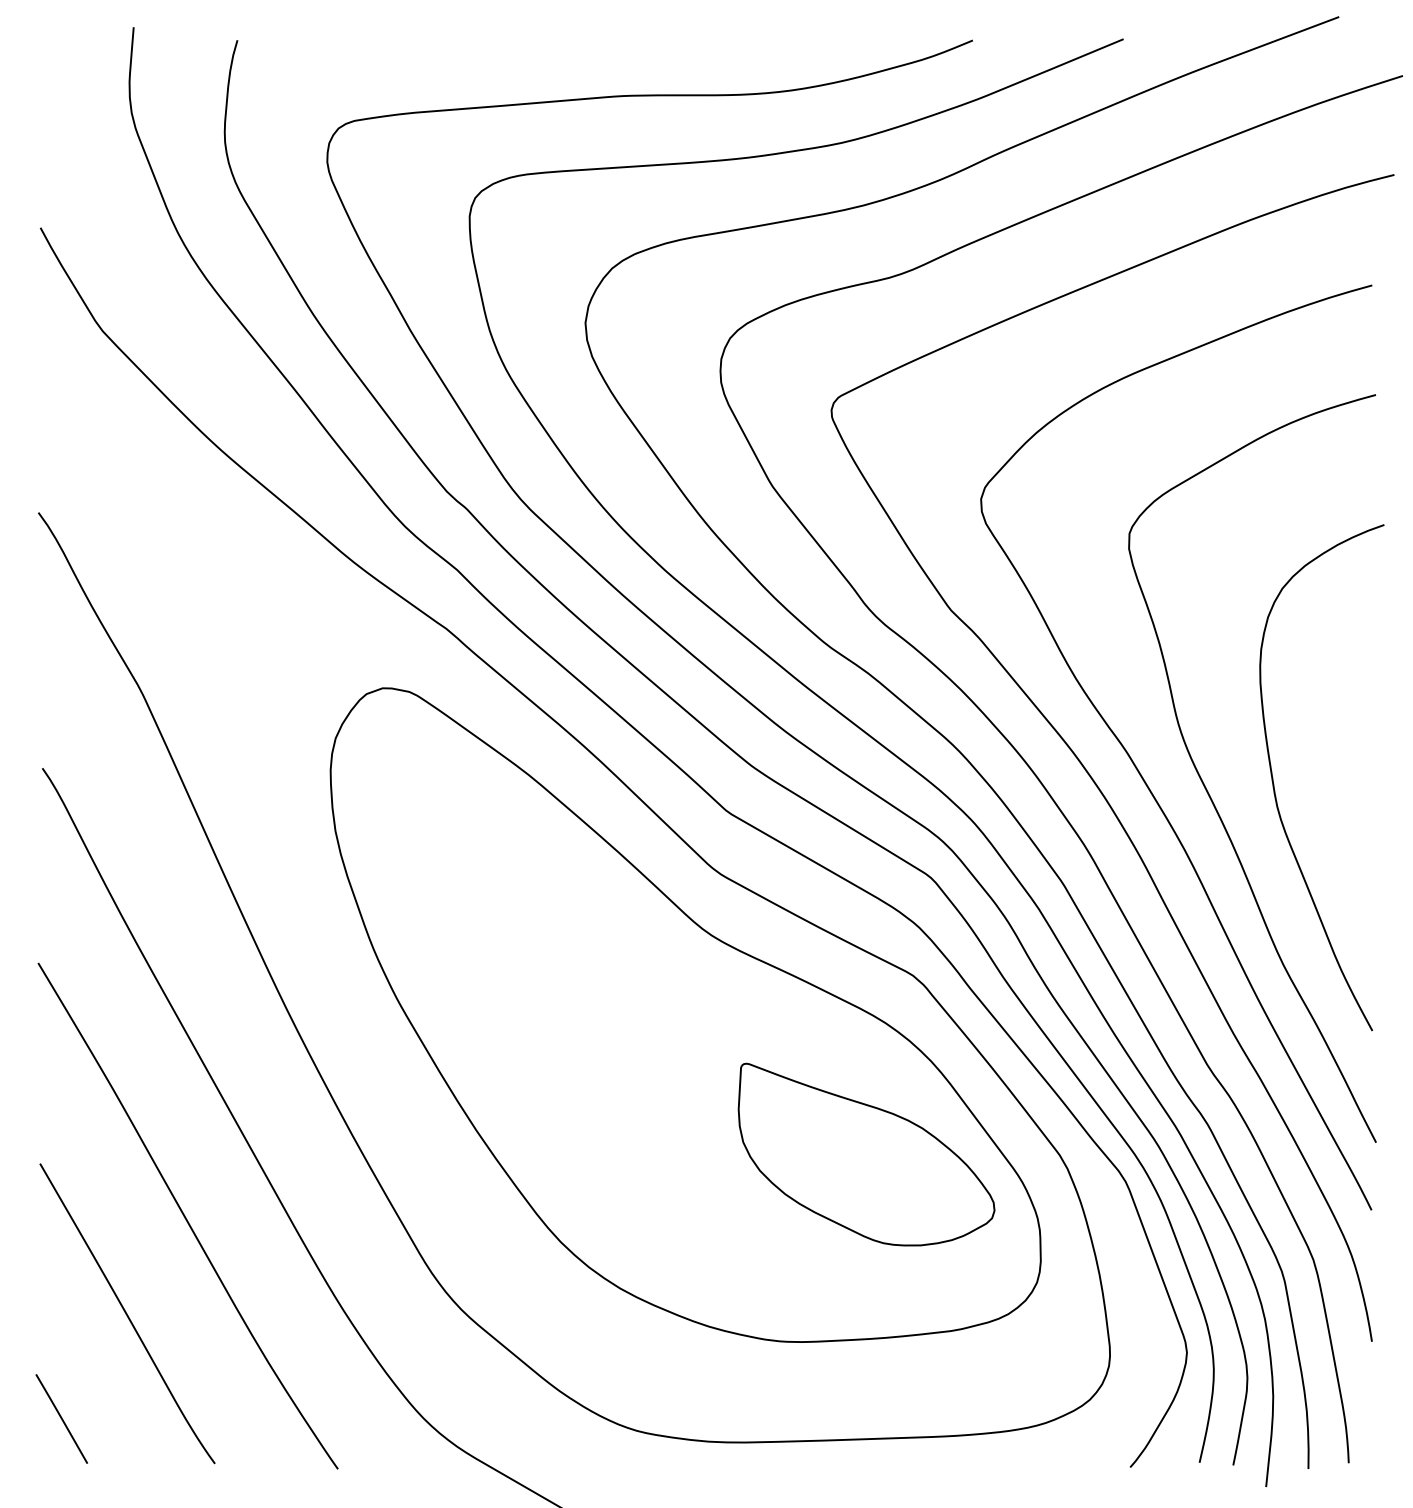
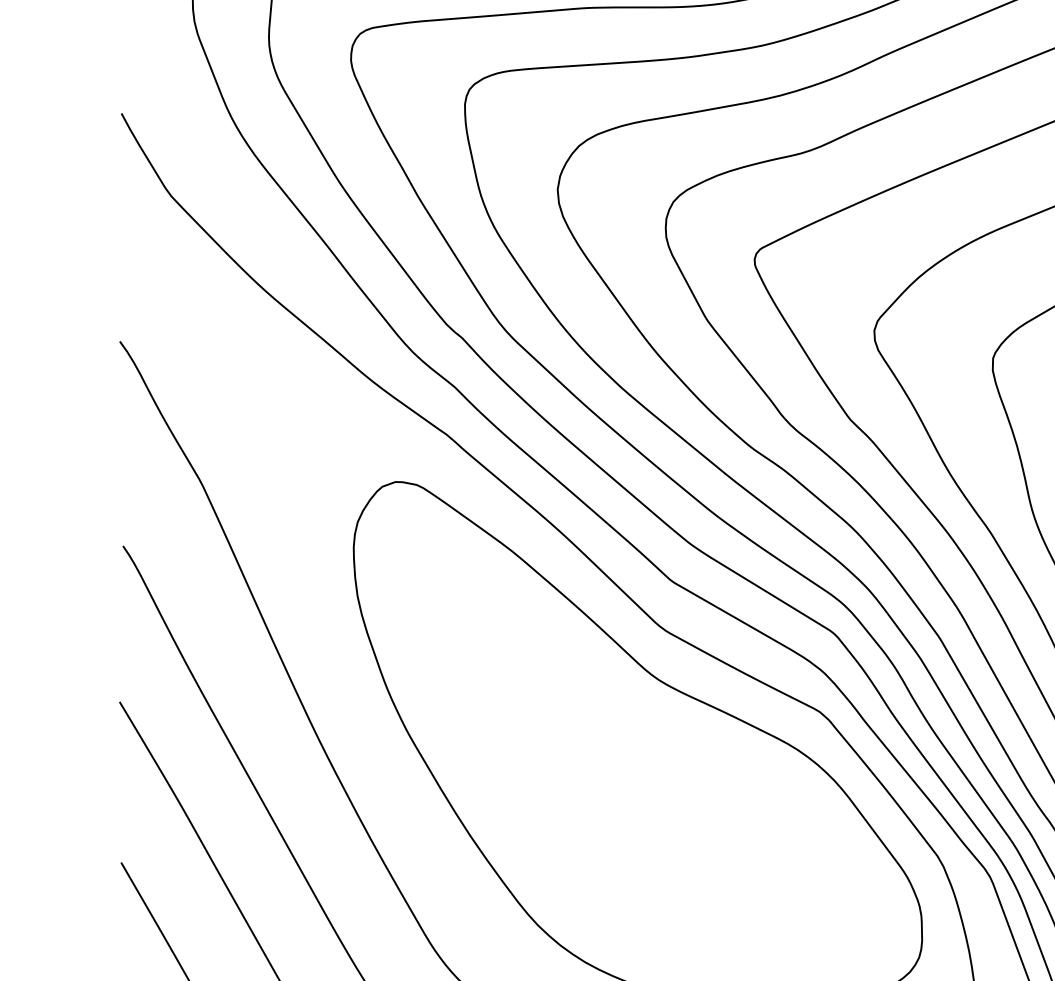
part: (866, 1154) -> (782, 855), removed

